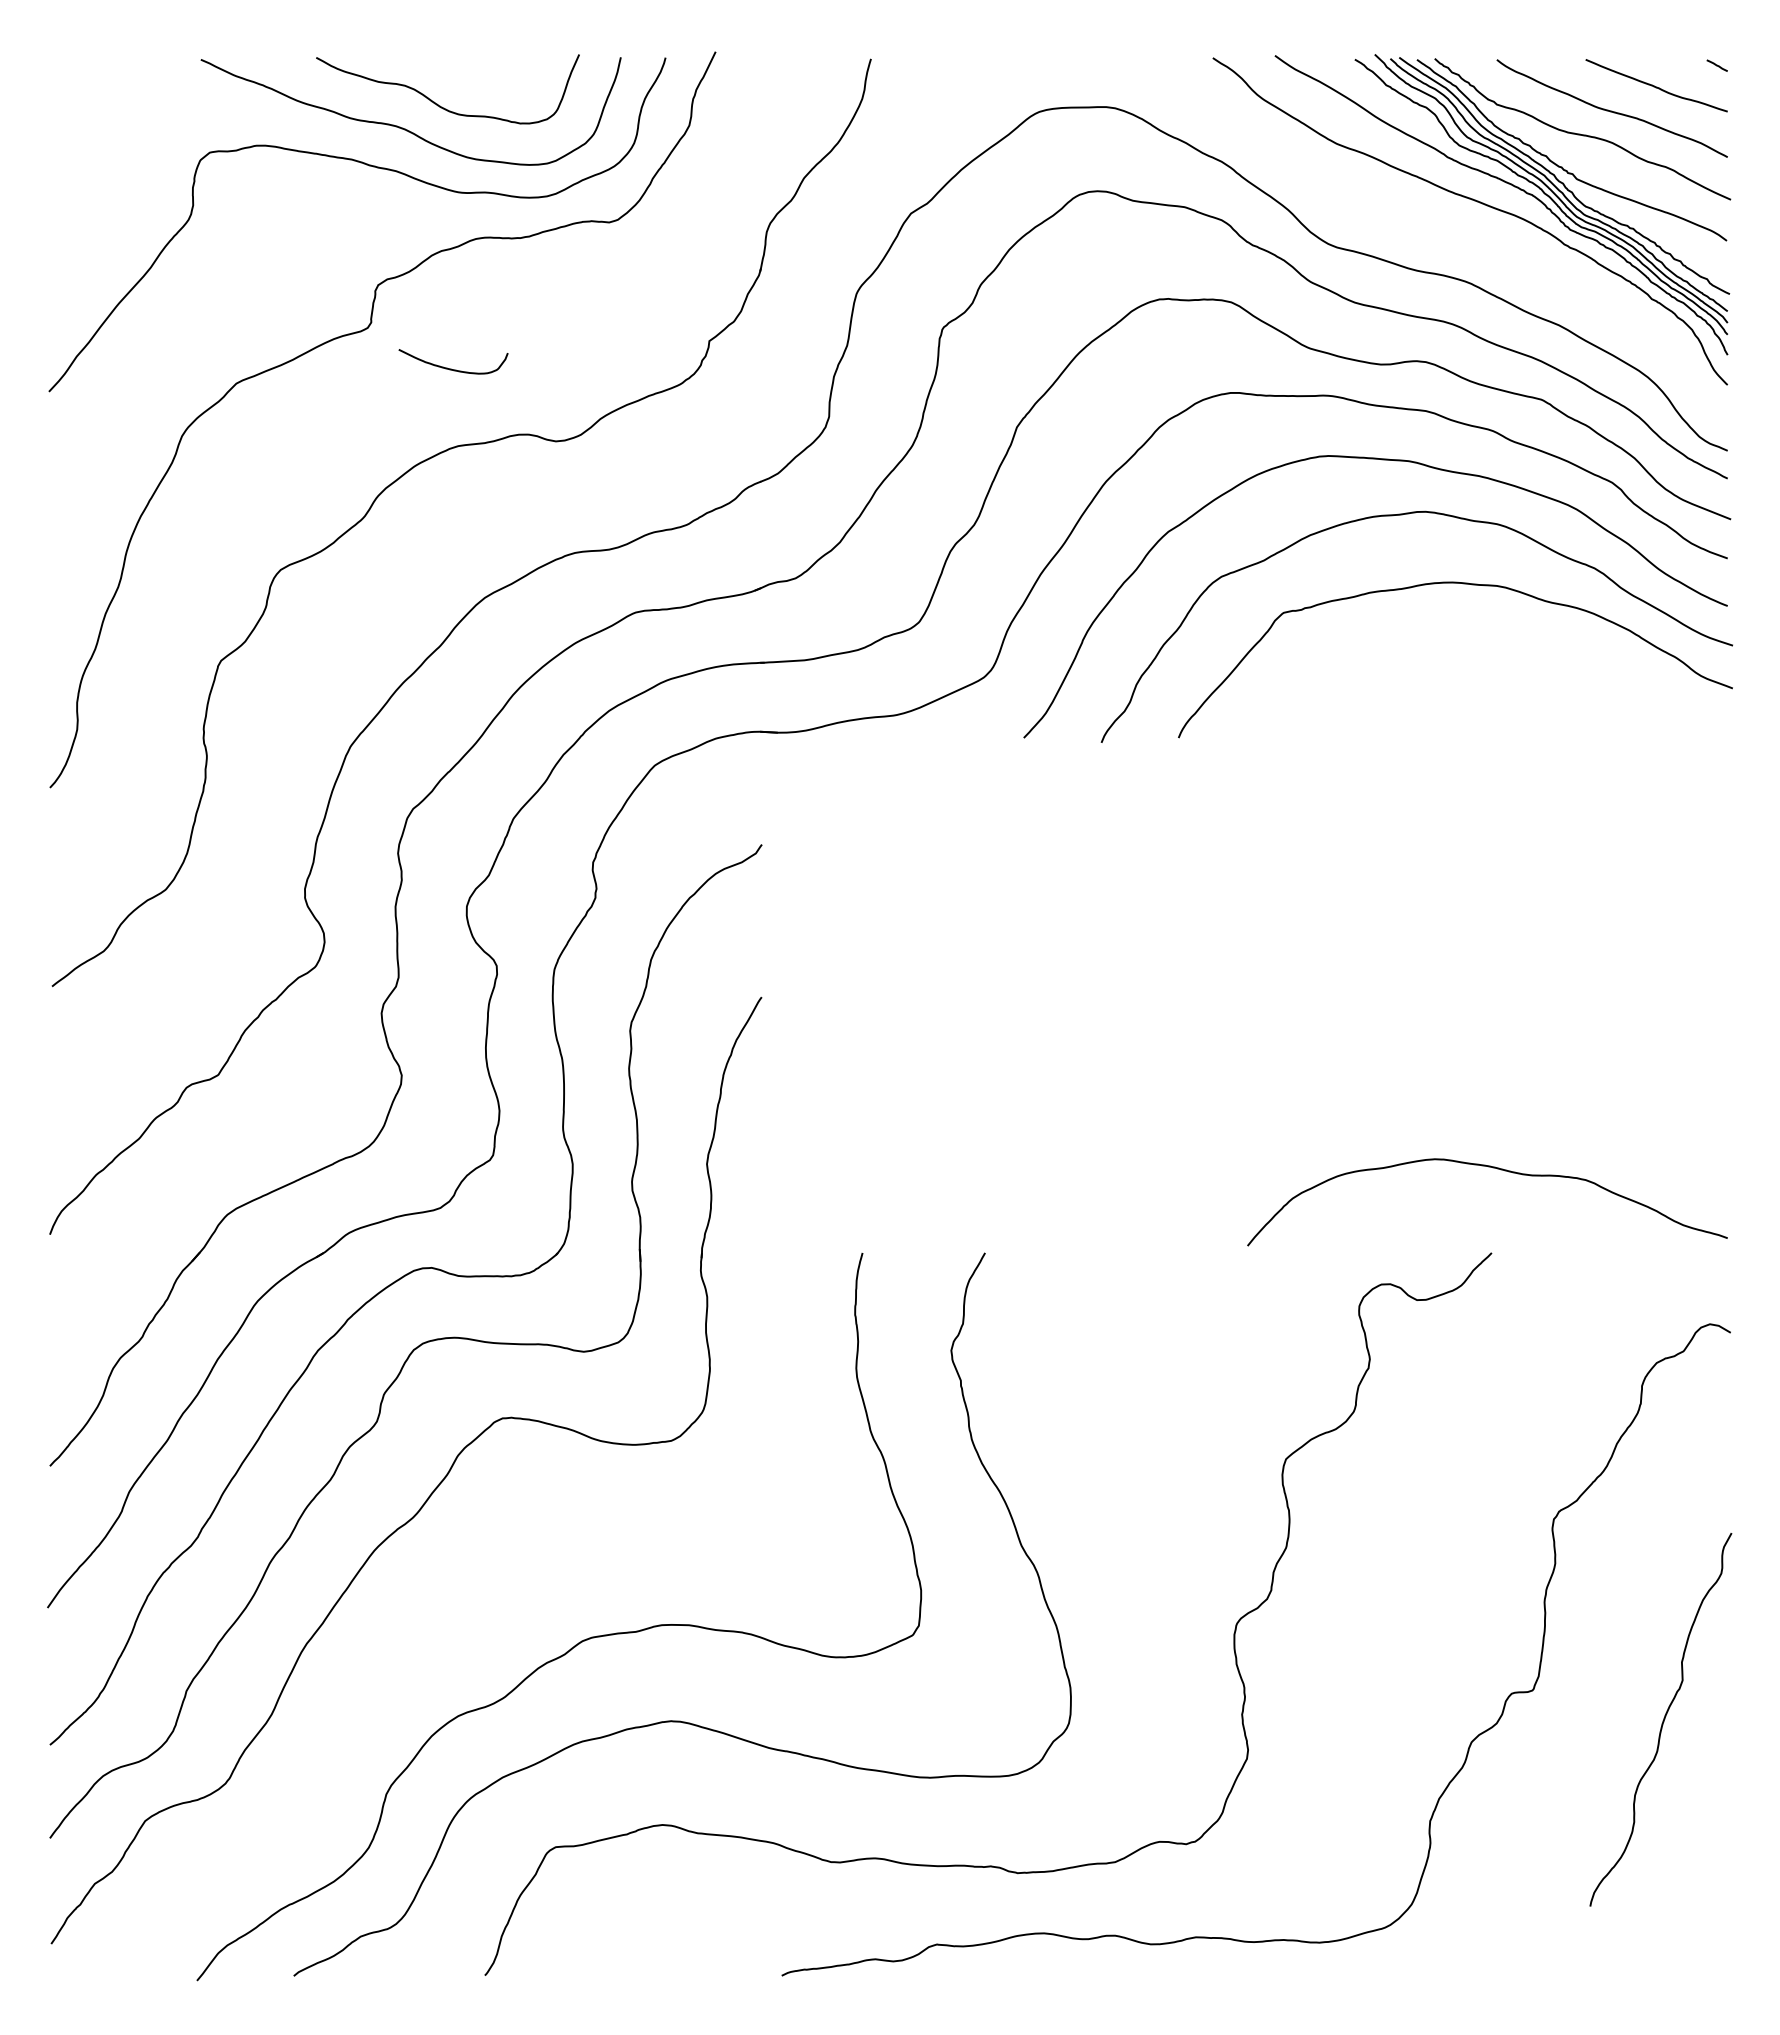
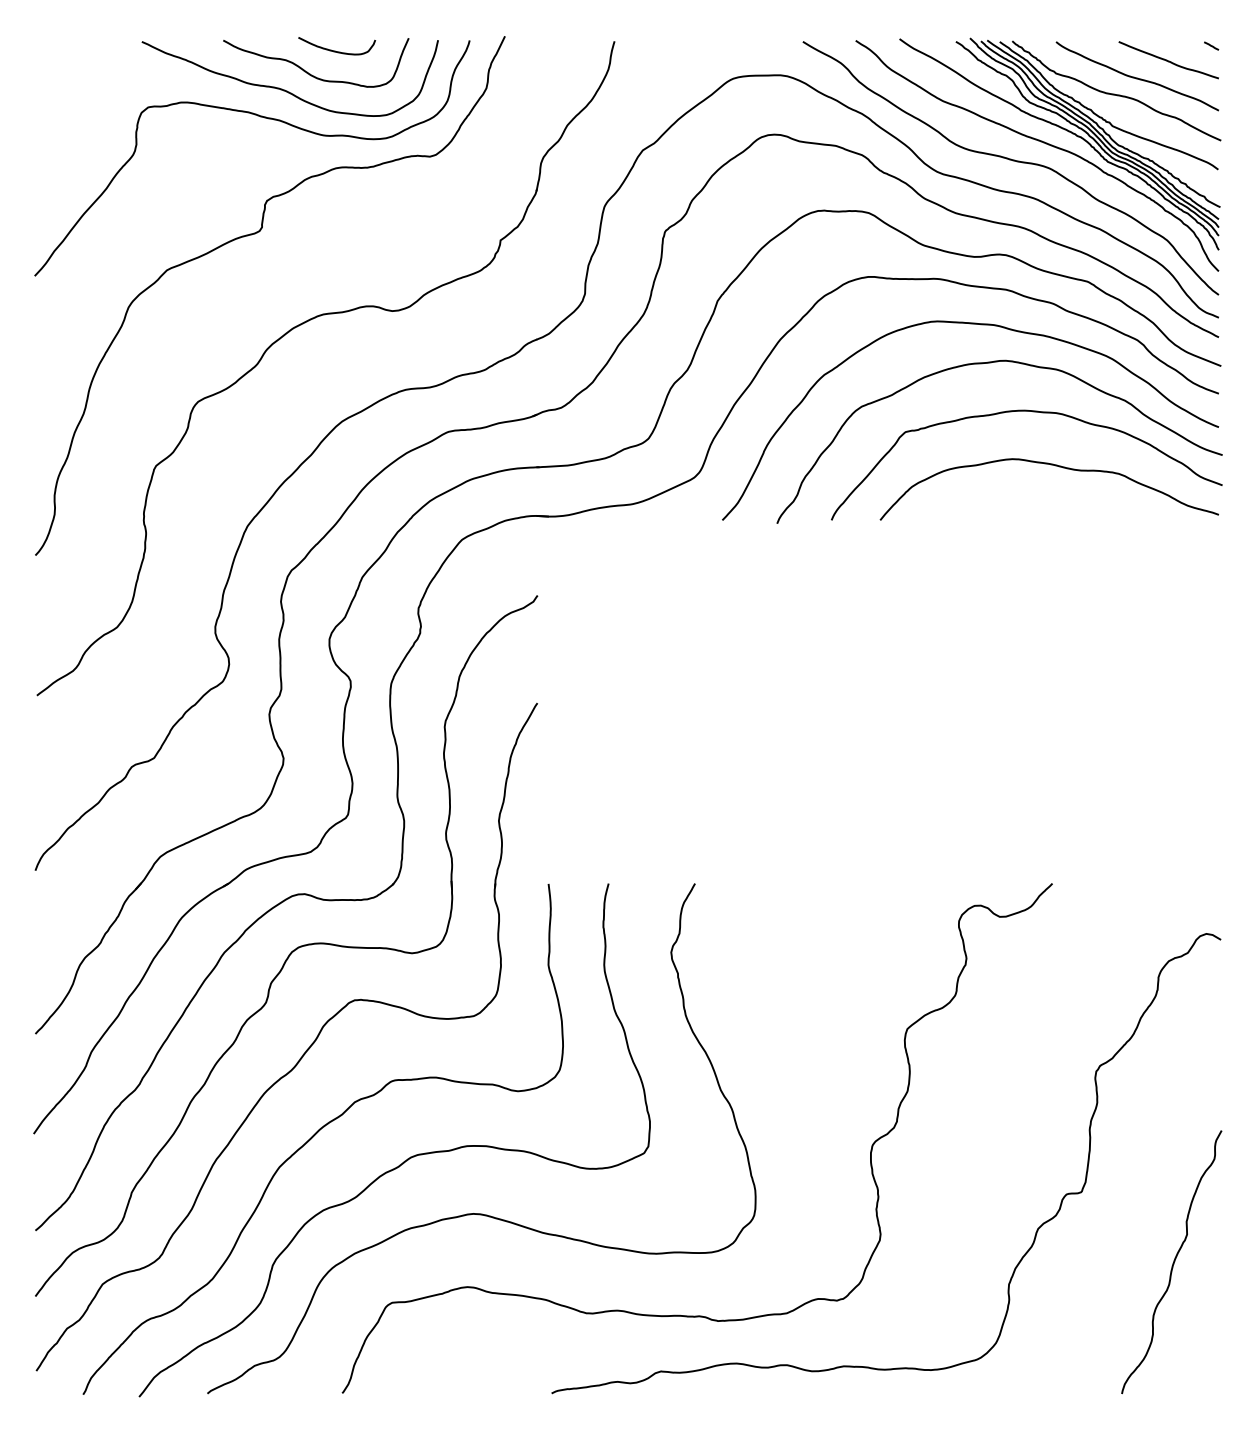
curve: (1434, 228) -> (1012, 160), added
curve: (451, 368) -> (335, 50), moved
curve: (1497, 1169) -> (1056, 466), moved
curve: (449, 1606) -> (317, 1132), added
curve: (1662, 1720) -> (1172, 1262), moved

